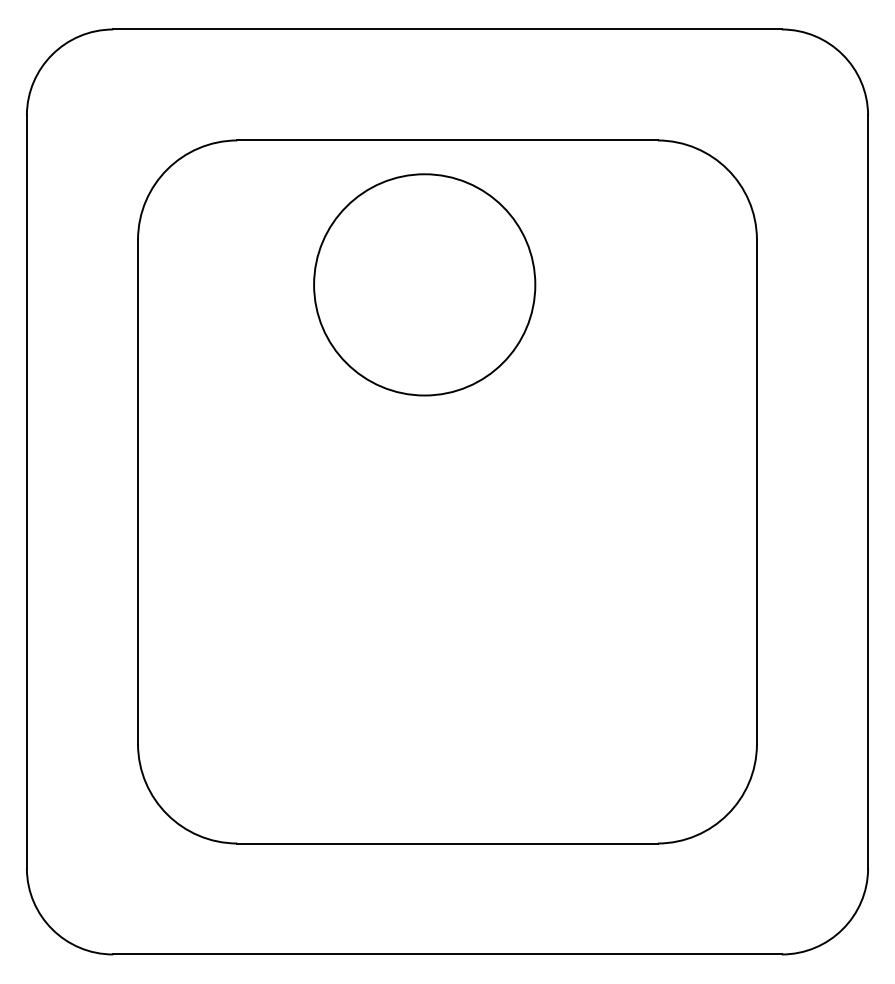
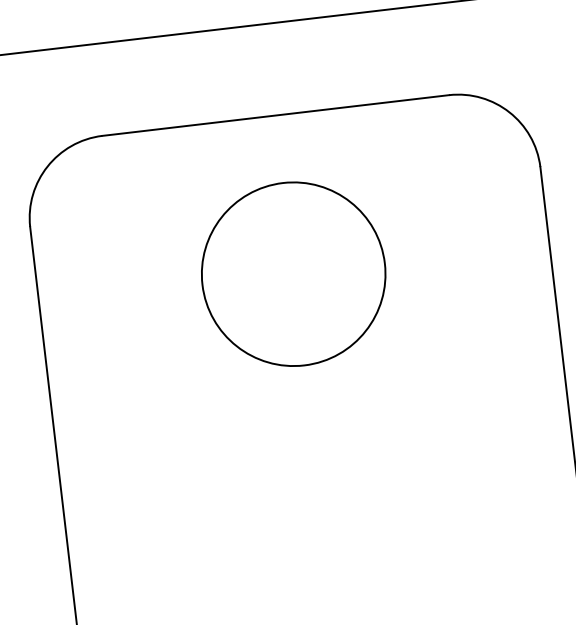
circle: (424, 284) -> (293, 273), moved

